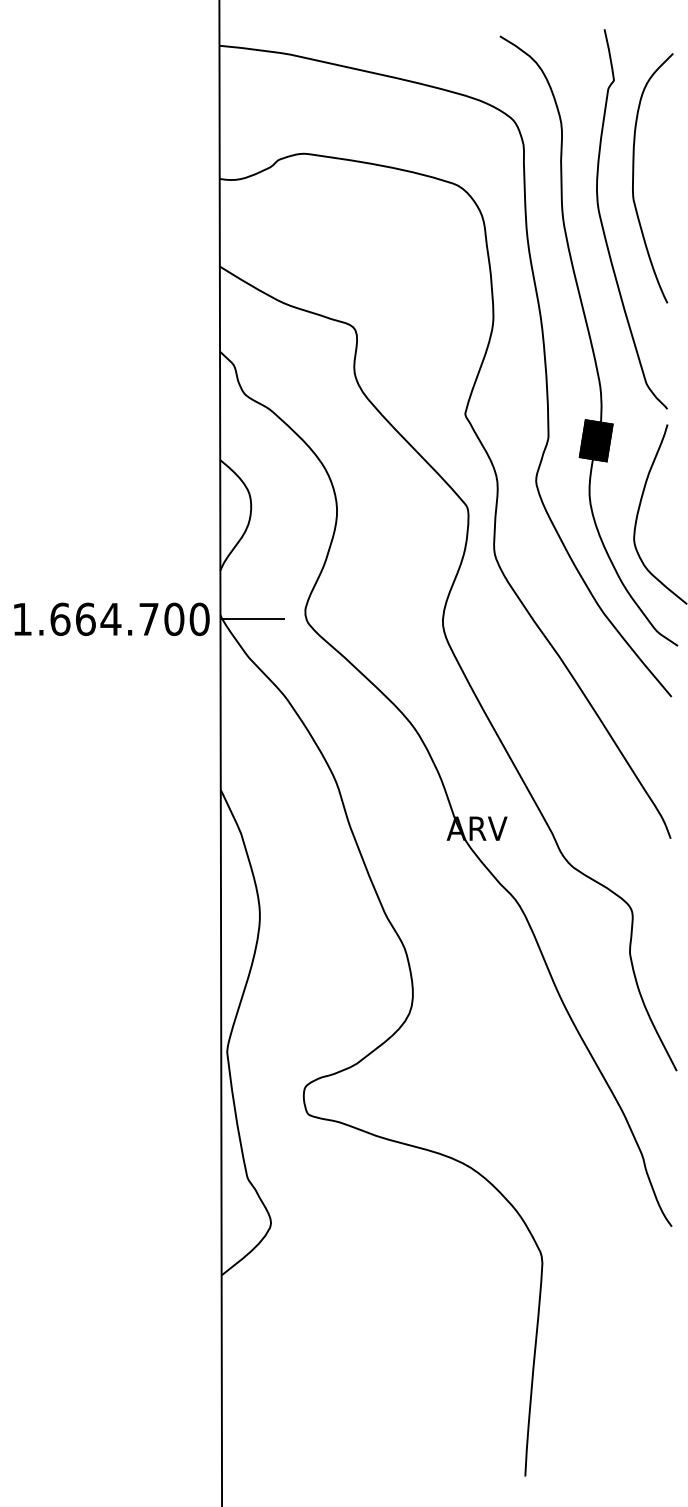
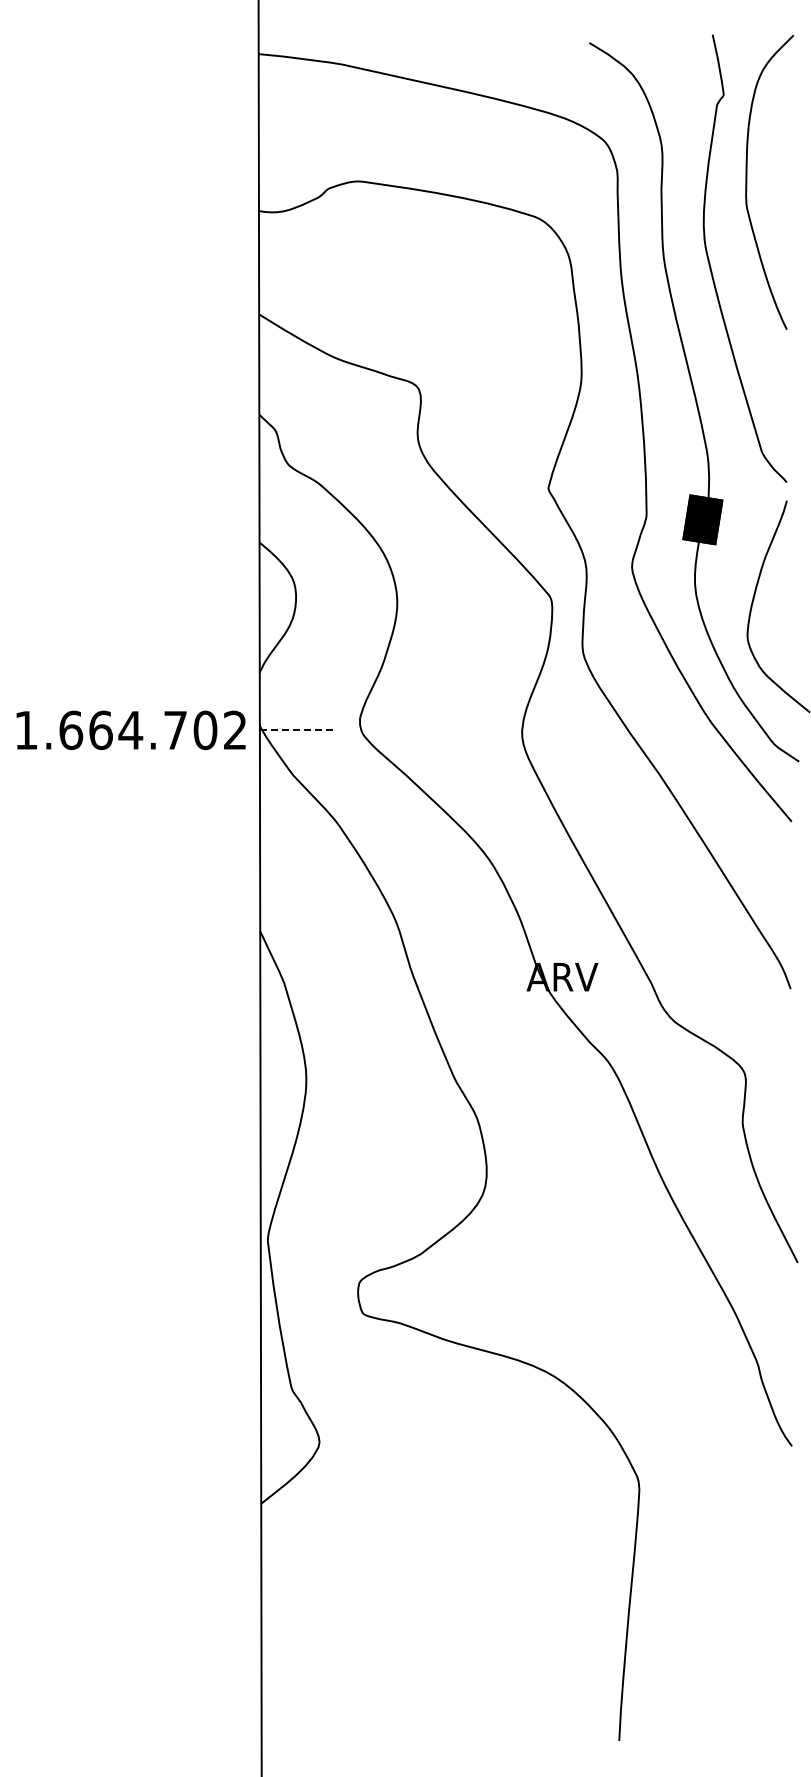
curve: (634, 178) -> (747, 182), moved
text: (199, 619) -> (235, 730), 1.664.700 -> 1.664.702
line: (253, 619) -> (298, 730), solid -> dashed

